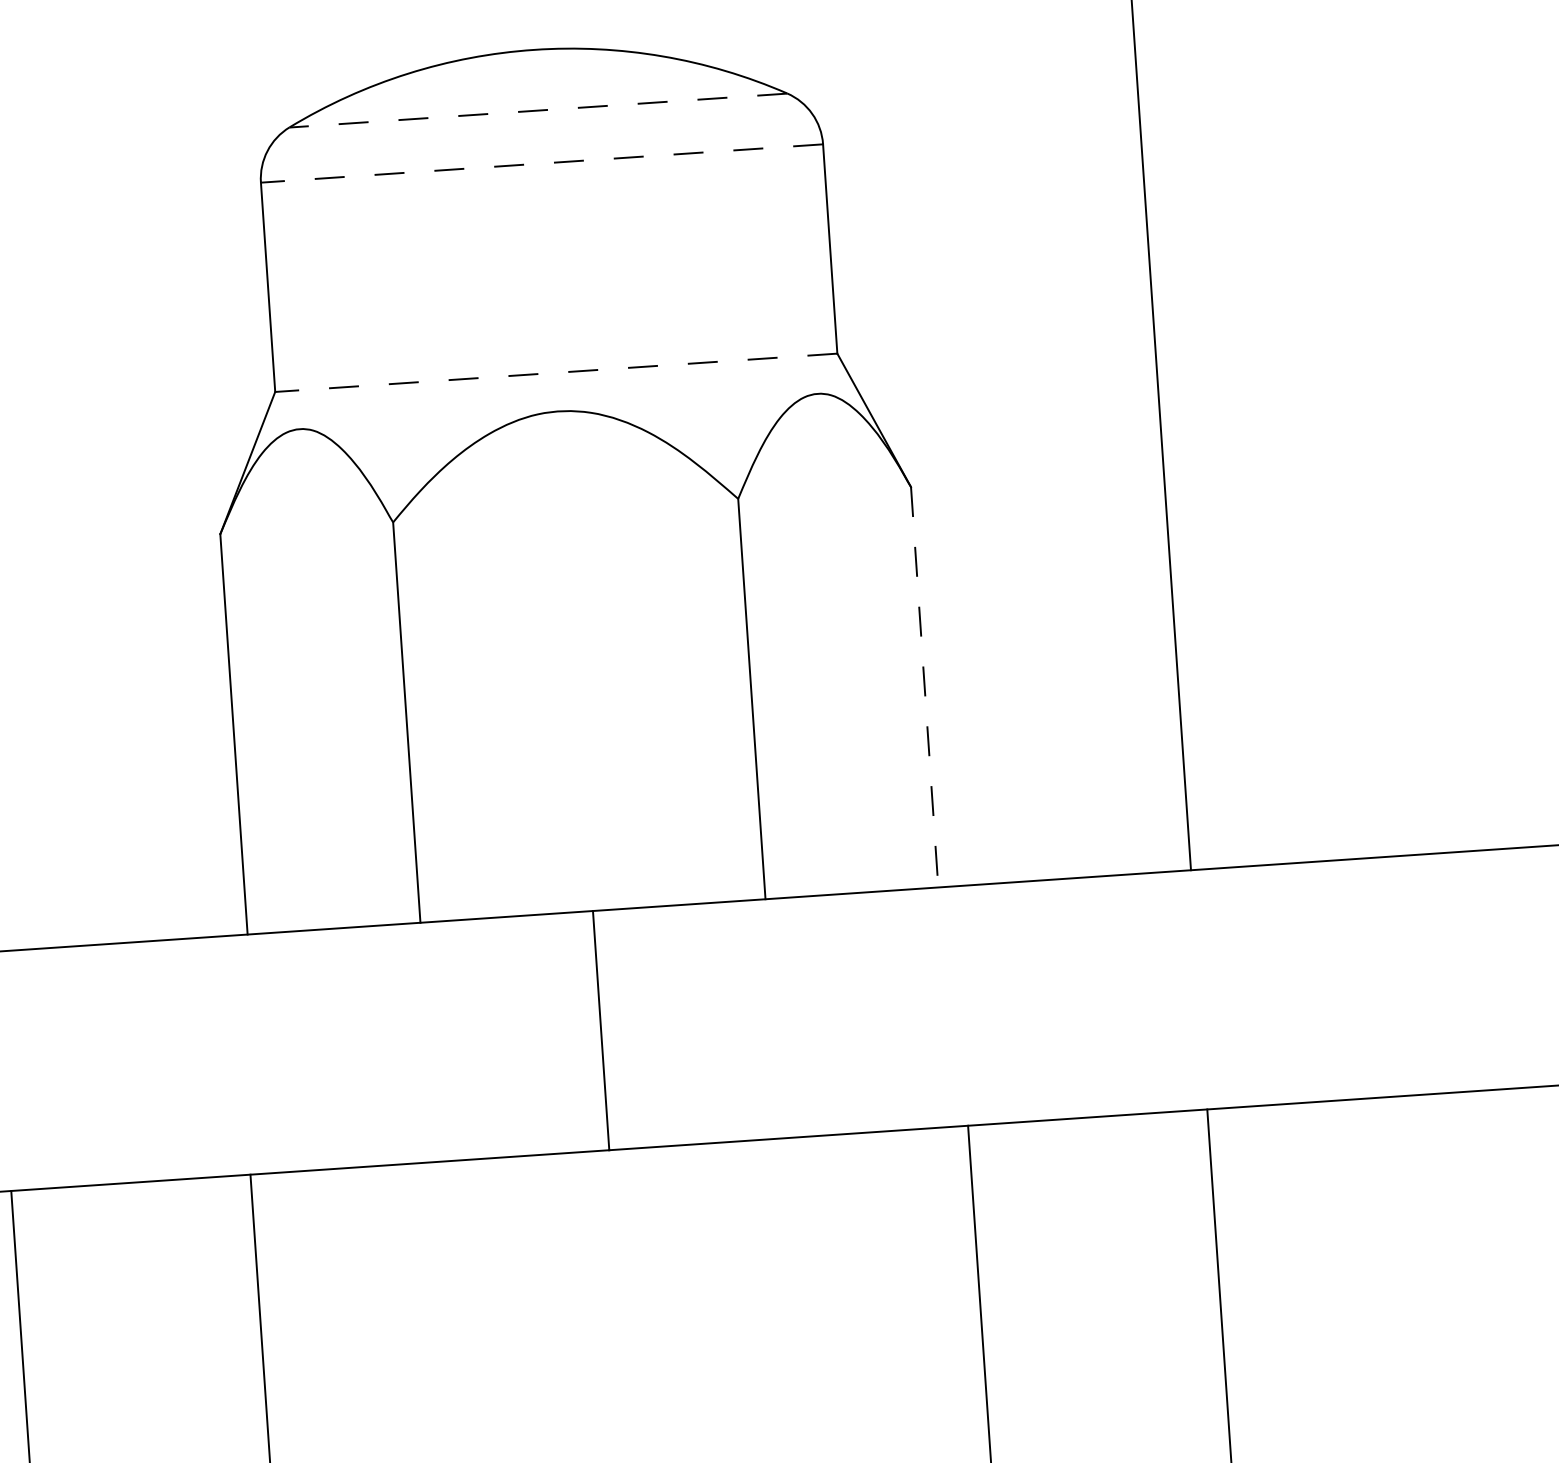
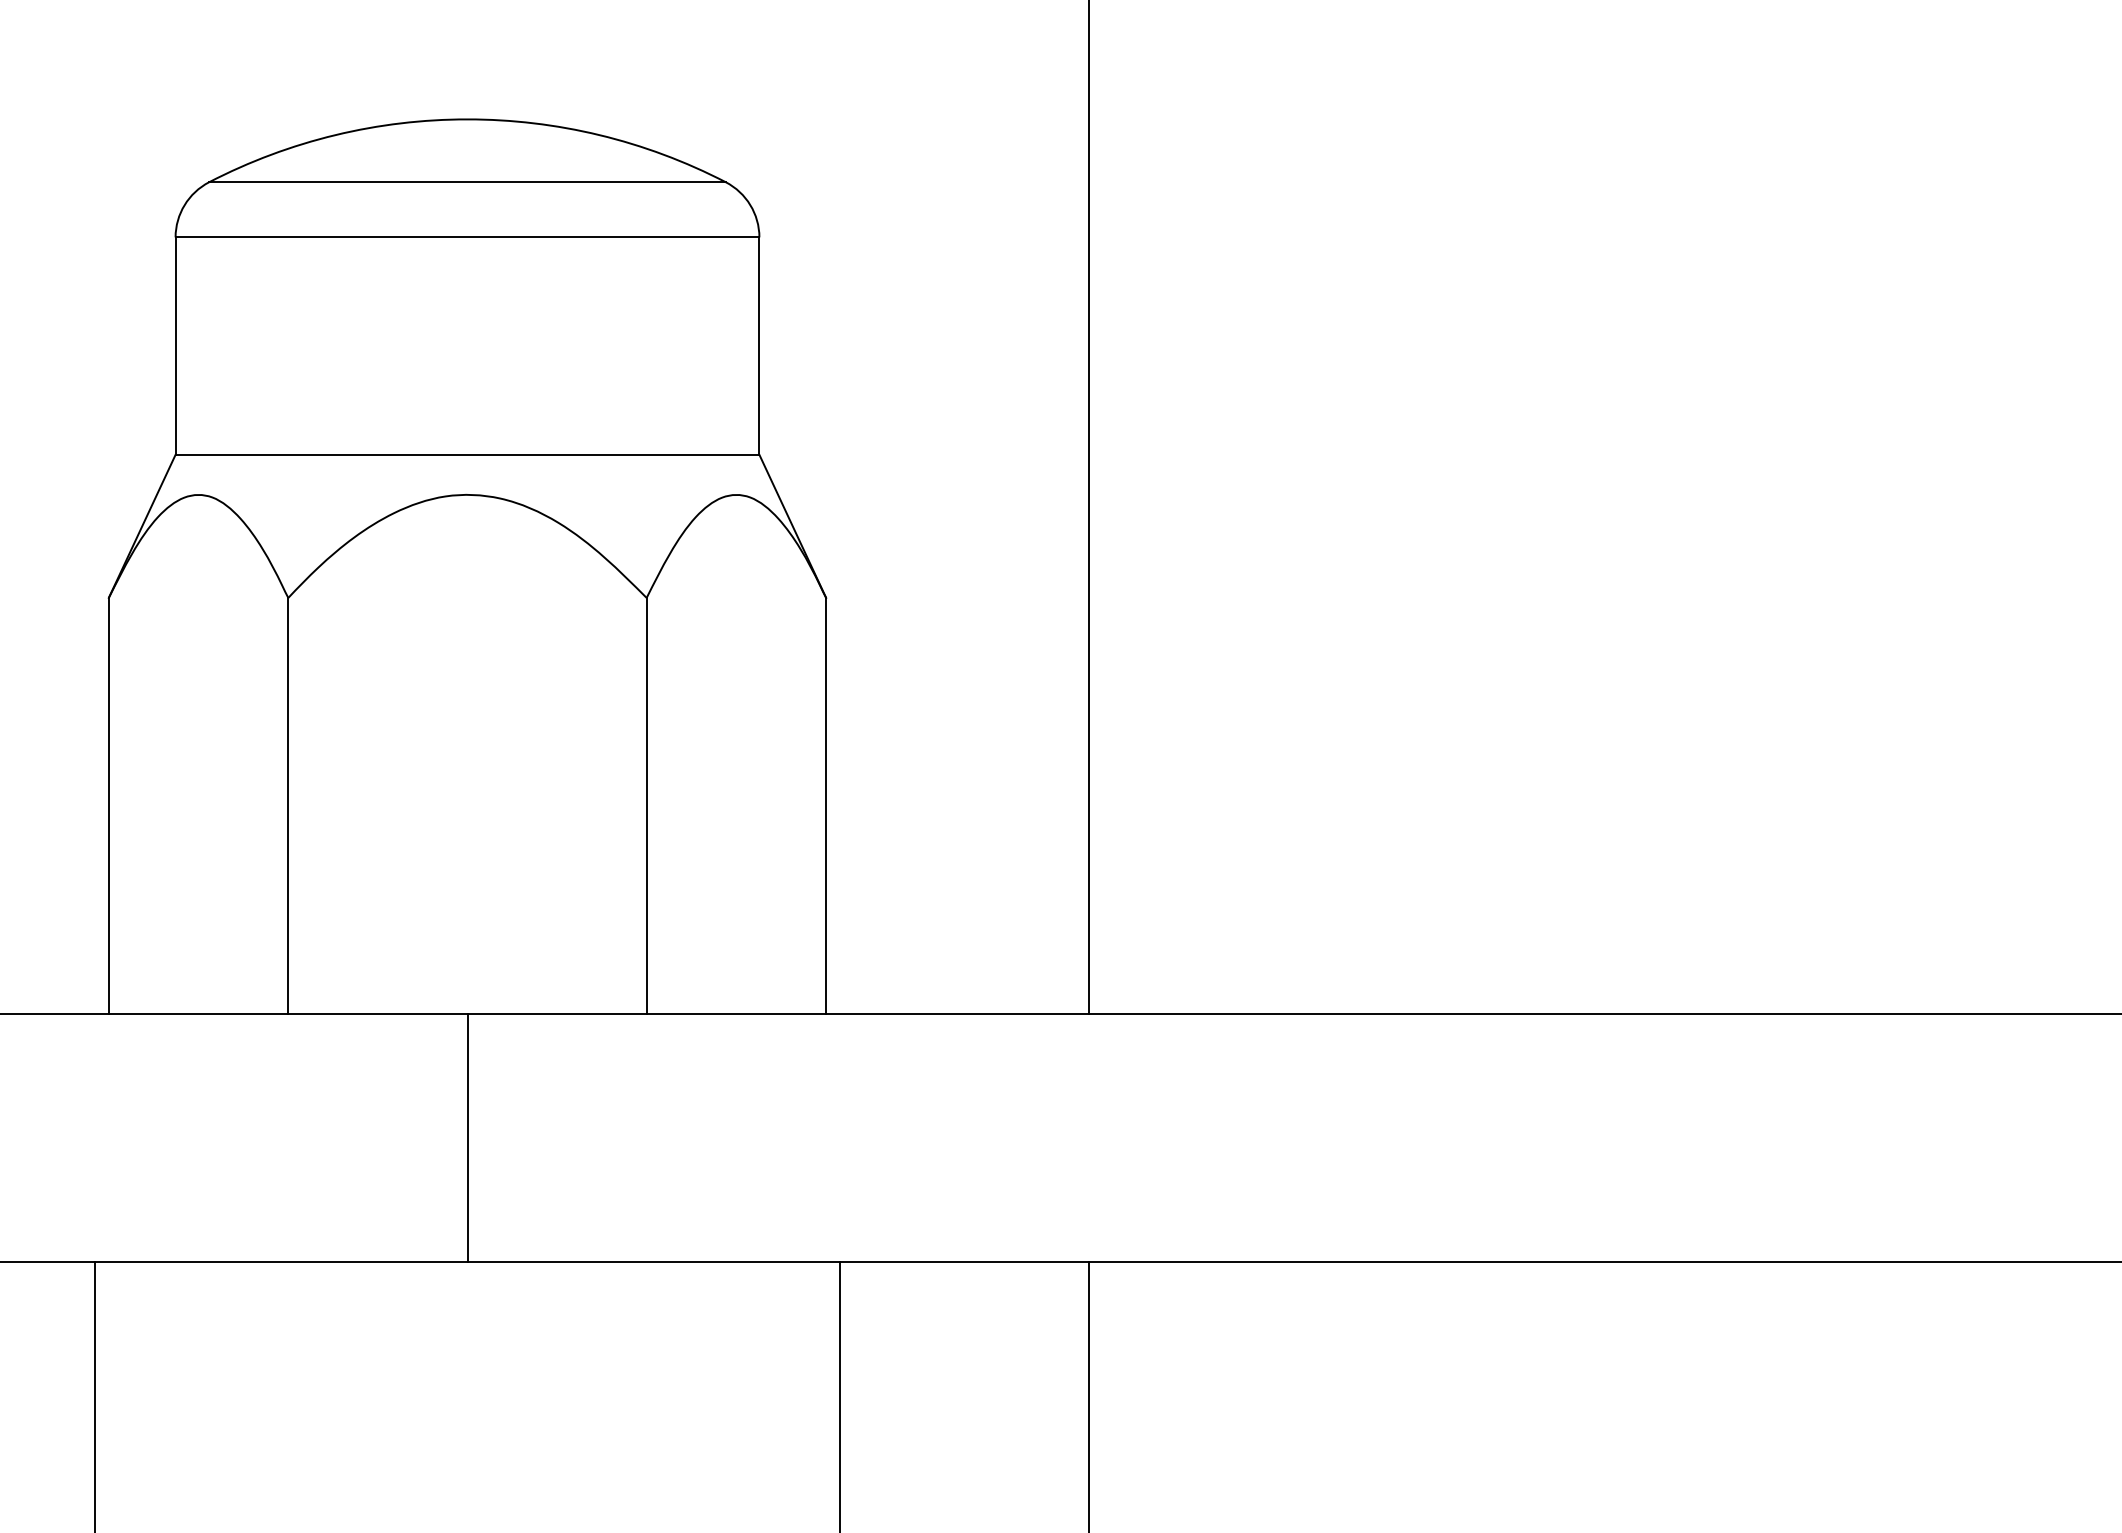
line: (538, 110) -> (467, 182), dashed -> solid
line: (542, 163) -> (467, 237), dashed -> solid
line: (556, 372) -> (467, 454), dashed -> solid
line: (924, 686) -> (826, 805), dashed -> solid

